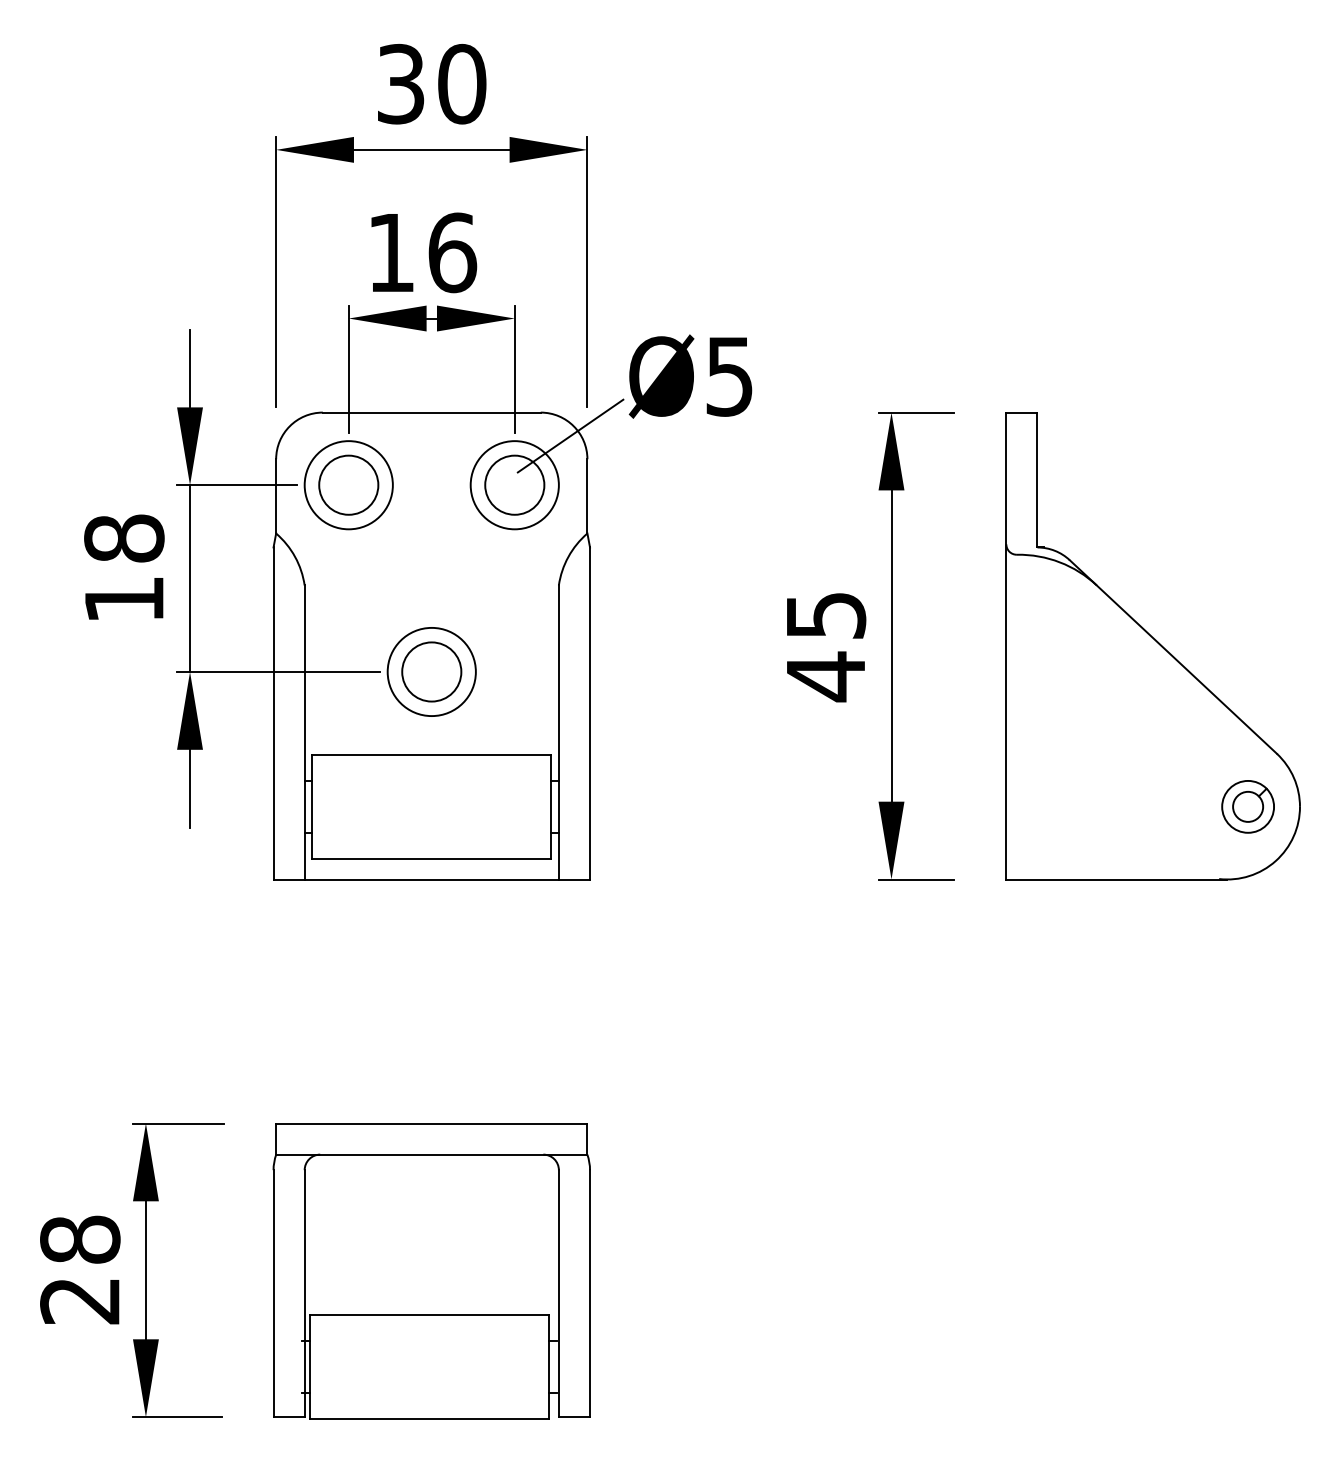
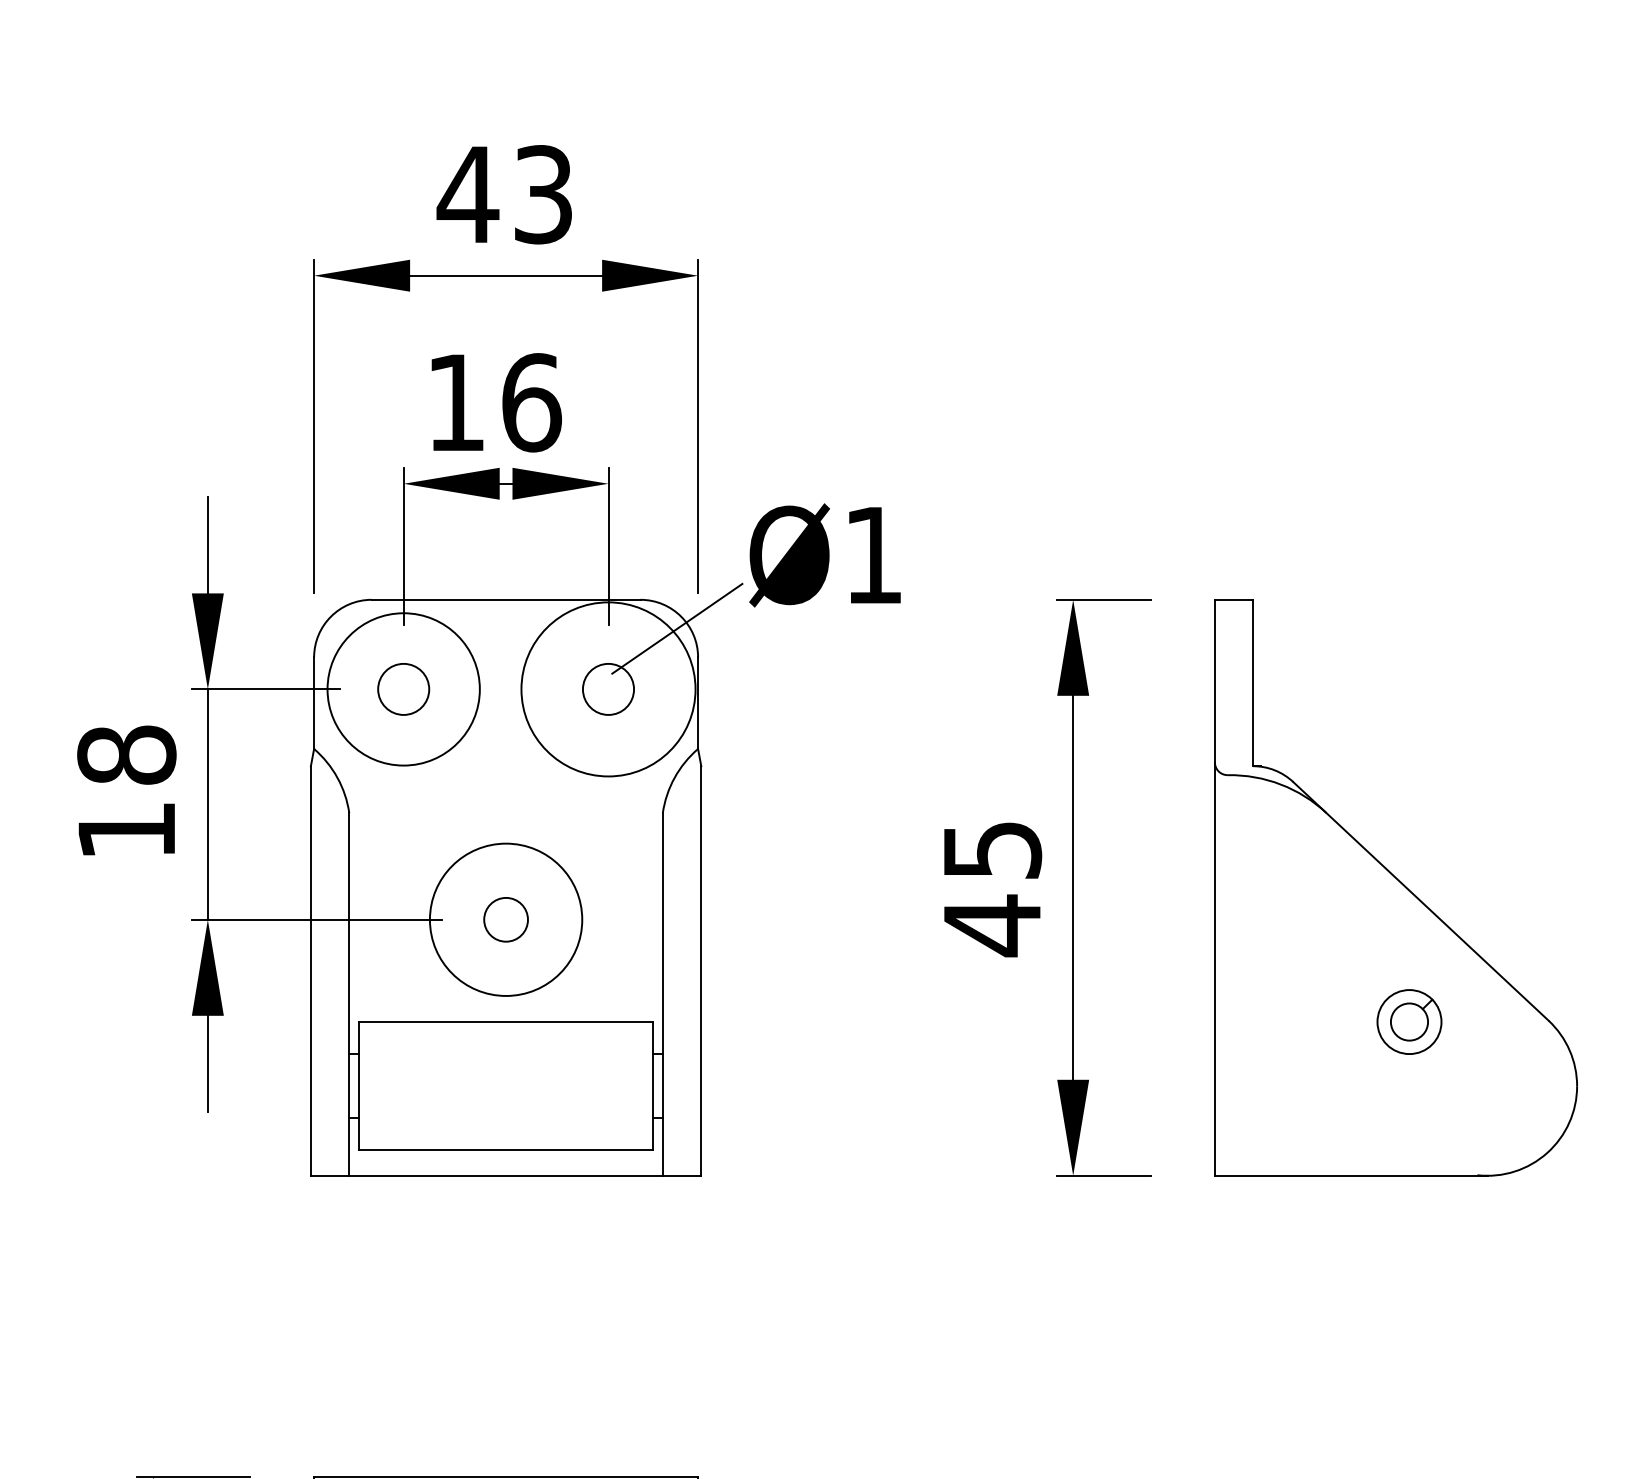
text: (430, 83) -> (504, 193), 30 -> 43
text: (729, 376) -> (873, 555), Ø5 -> Ø1
circle: (348, 484) -> (403, 688), size x0.7
circle: (514, 484) -> (608, 688), size x0.7
circle: (348, 485) -> (403, 689), size x1.4
circle: (514, 485) -> (608, 689), size x1.6
circle: (431, 671) -> (505, 919), size x0.6
circle: (431, 671) -> (505, 919), size x1.4
part: (1247, 806) -> (1408, 1021), moved

